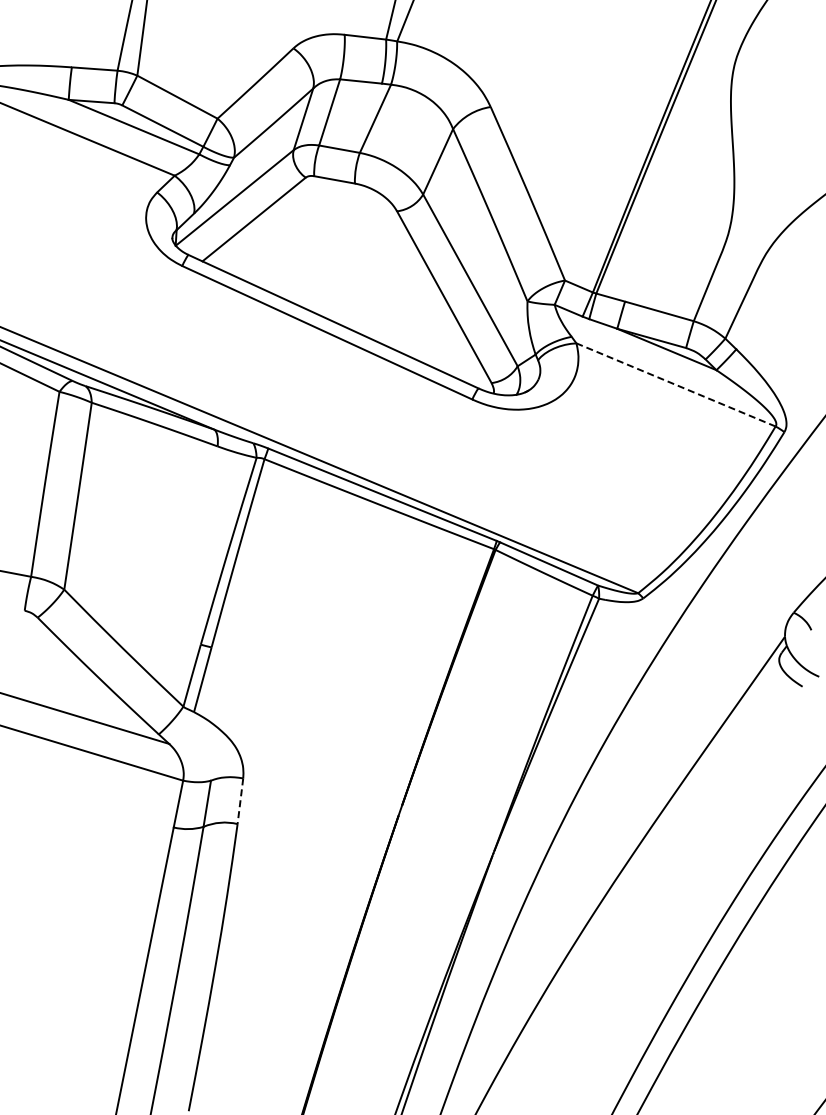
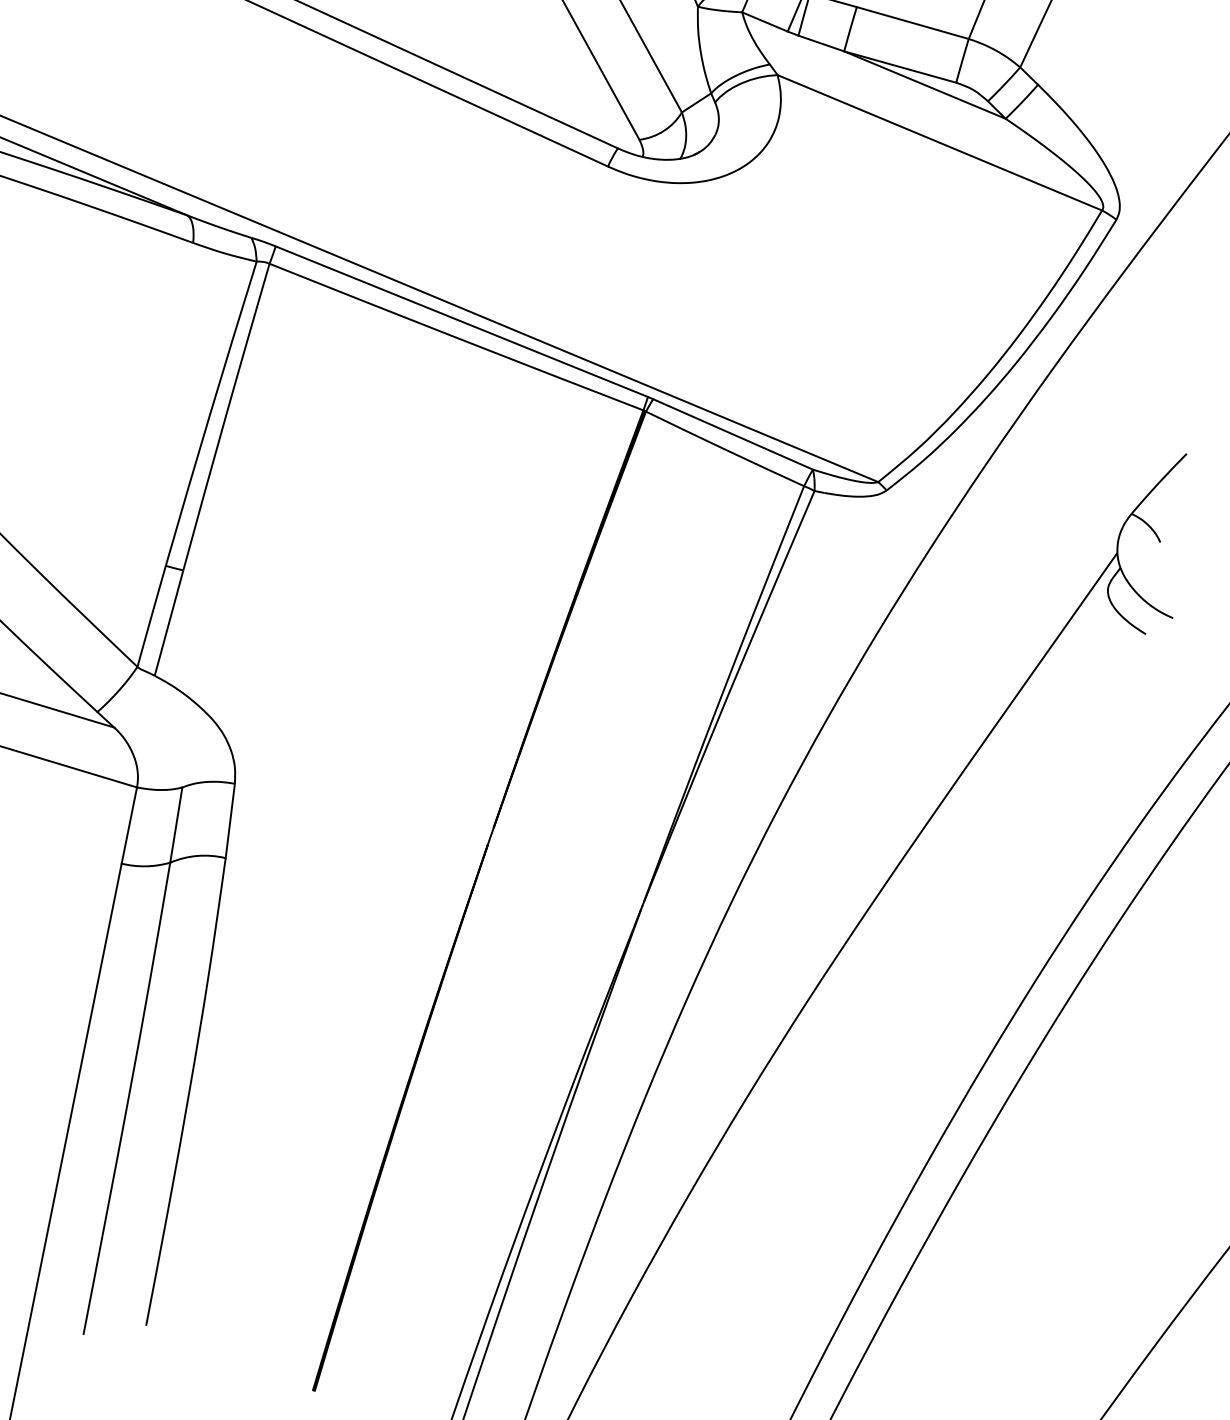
line: (676, 384) -> (940, 142), dashed -> solid
line: (240, 801) -> (230, 821), dashed -> solid

